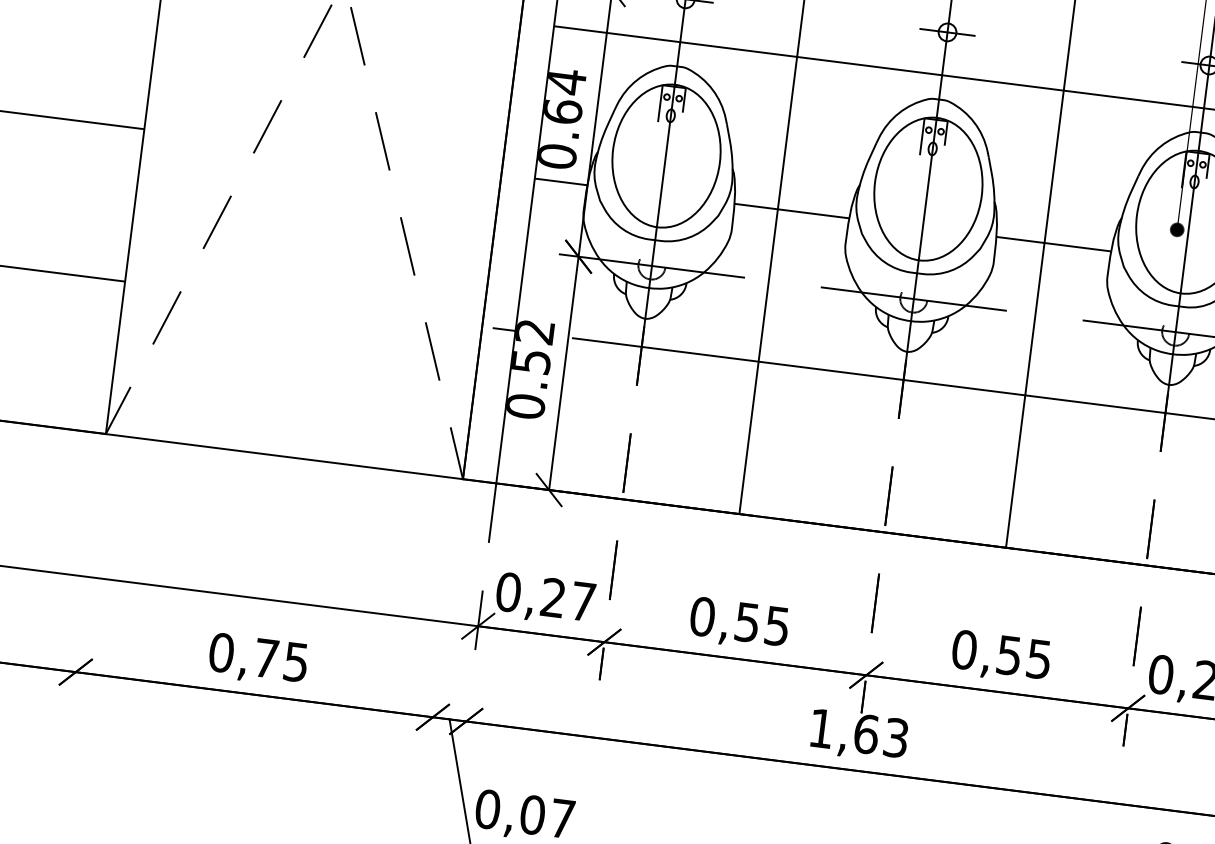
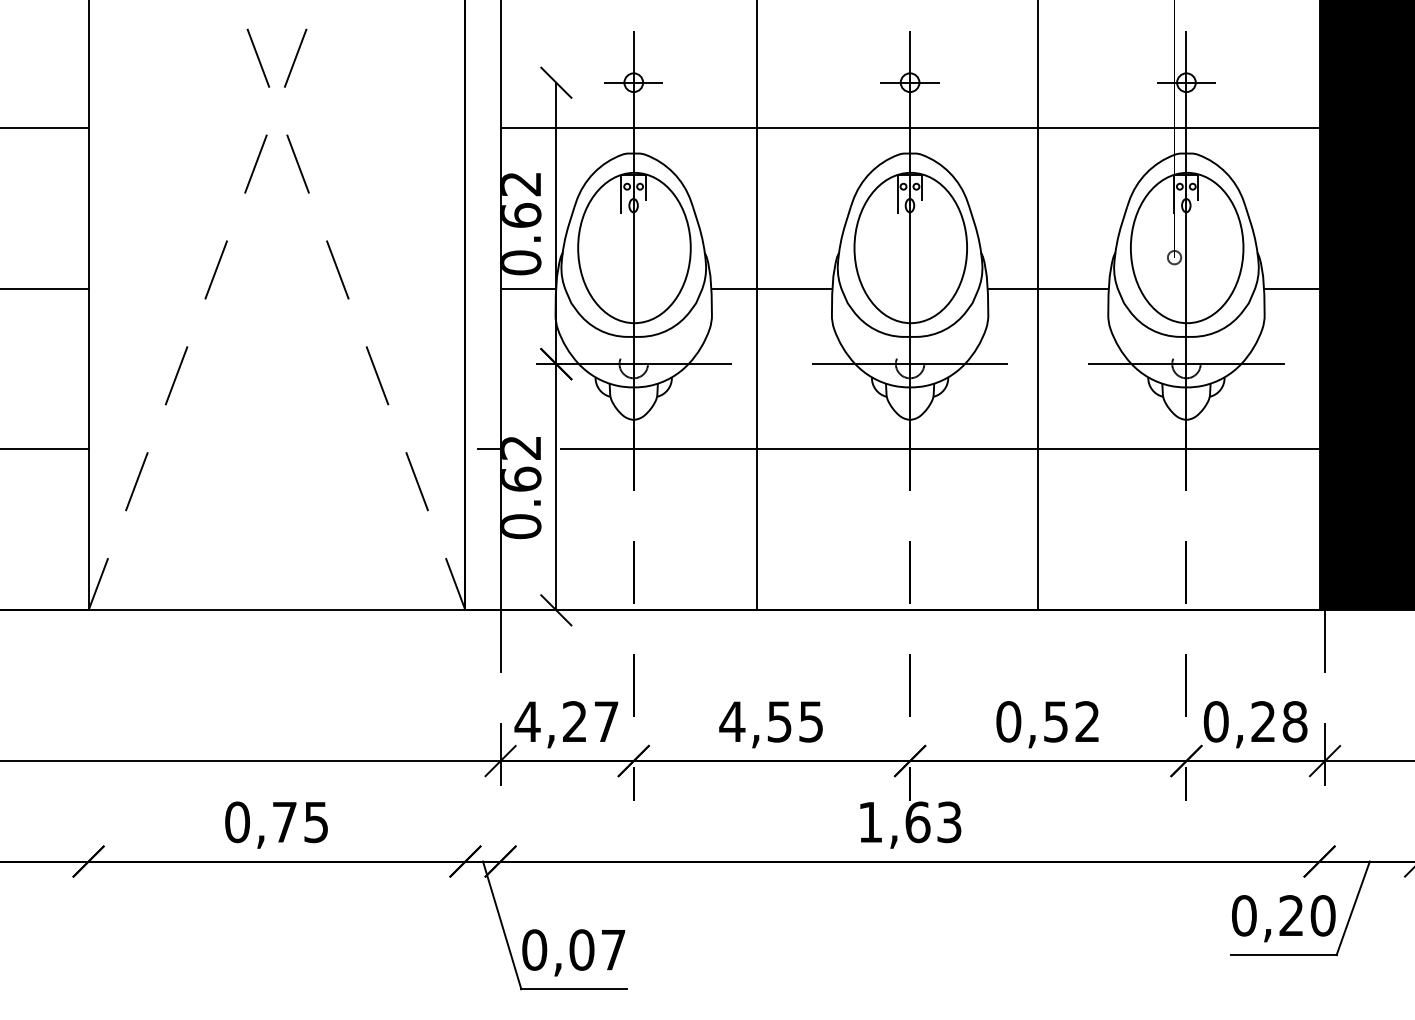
text: (567, 82) -> (521, 184), 0.64 -> 0.62
fill: (1177, 229) -> (1174, 257), removed
text: (531, 360) -> (521, 478), 0.52 -> 0.62
text: (508, 591) -> (527, 721), 0,27 -> 4,27
text: (702, 616) -> (732, 721), 0,55 -> 4,55
text: (1039, 659) -> (1087, 721), 0,55 -> 0,52

